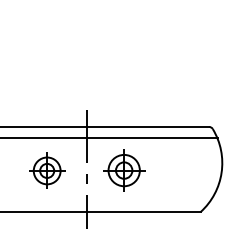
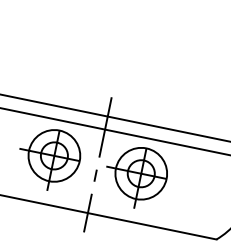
part: (44, 172) -> (49, 158), size x1.67
part: (121, 172) -> (136, 176), size x1.43

